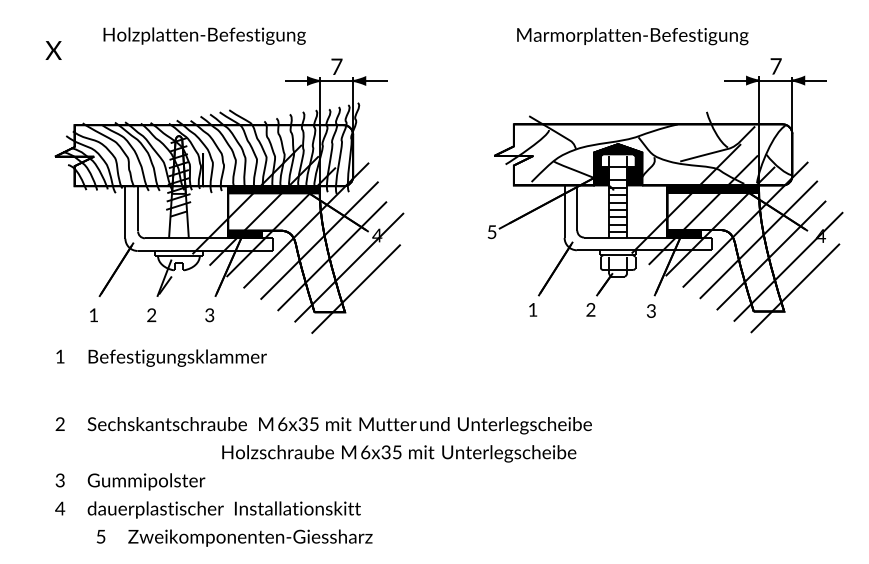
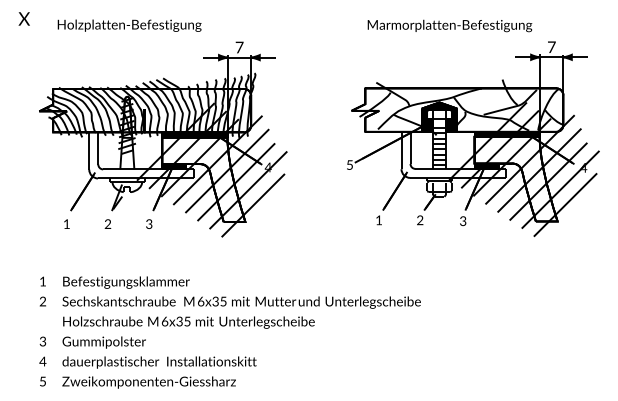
text: (204, 35) -> (129, 25), moved
text: (52, 49) -> (23, 18), moved
text: (160, 357) -> (114, 282), moved
text: (398, 453) -> (188, 322), moved
text: (234, 538) -> (137, 382), moved

